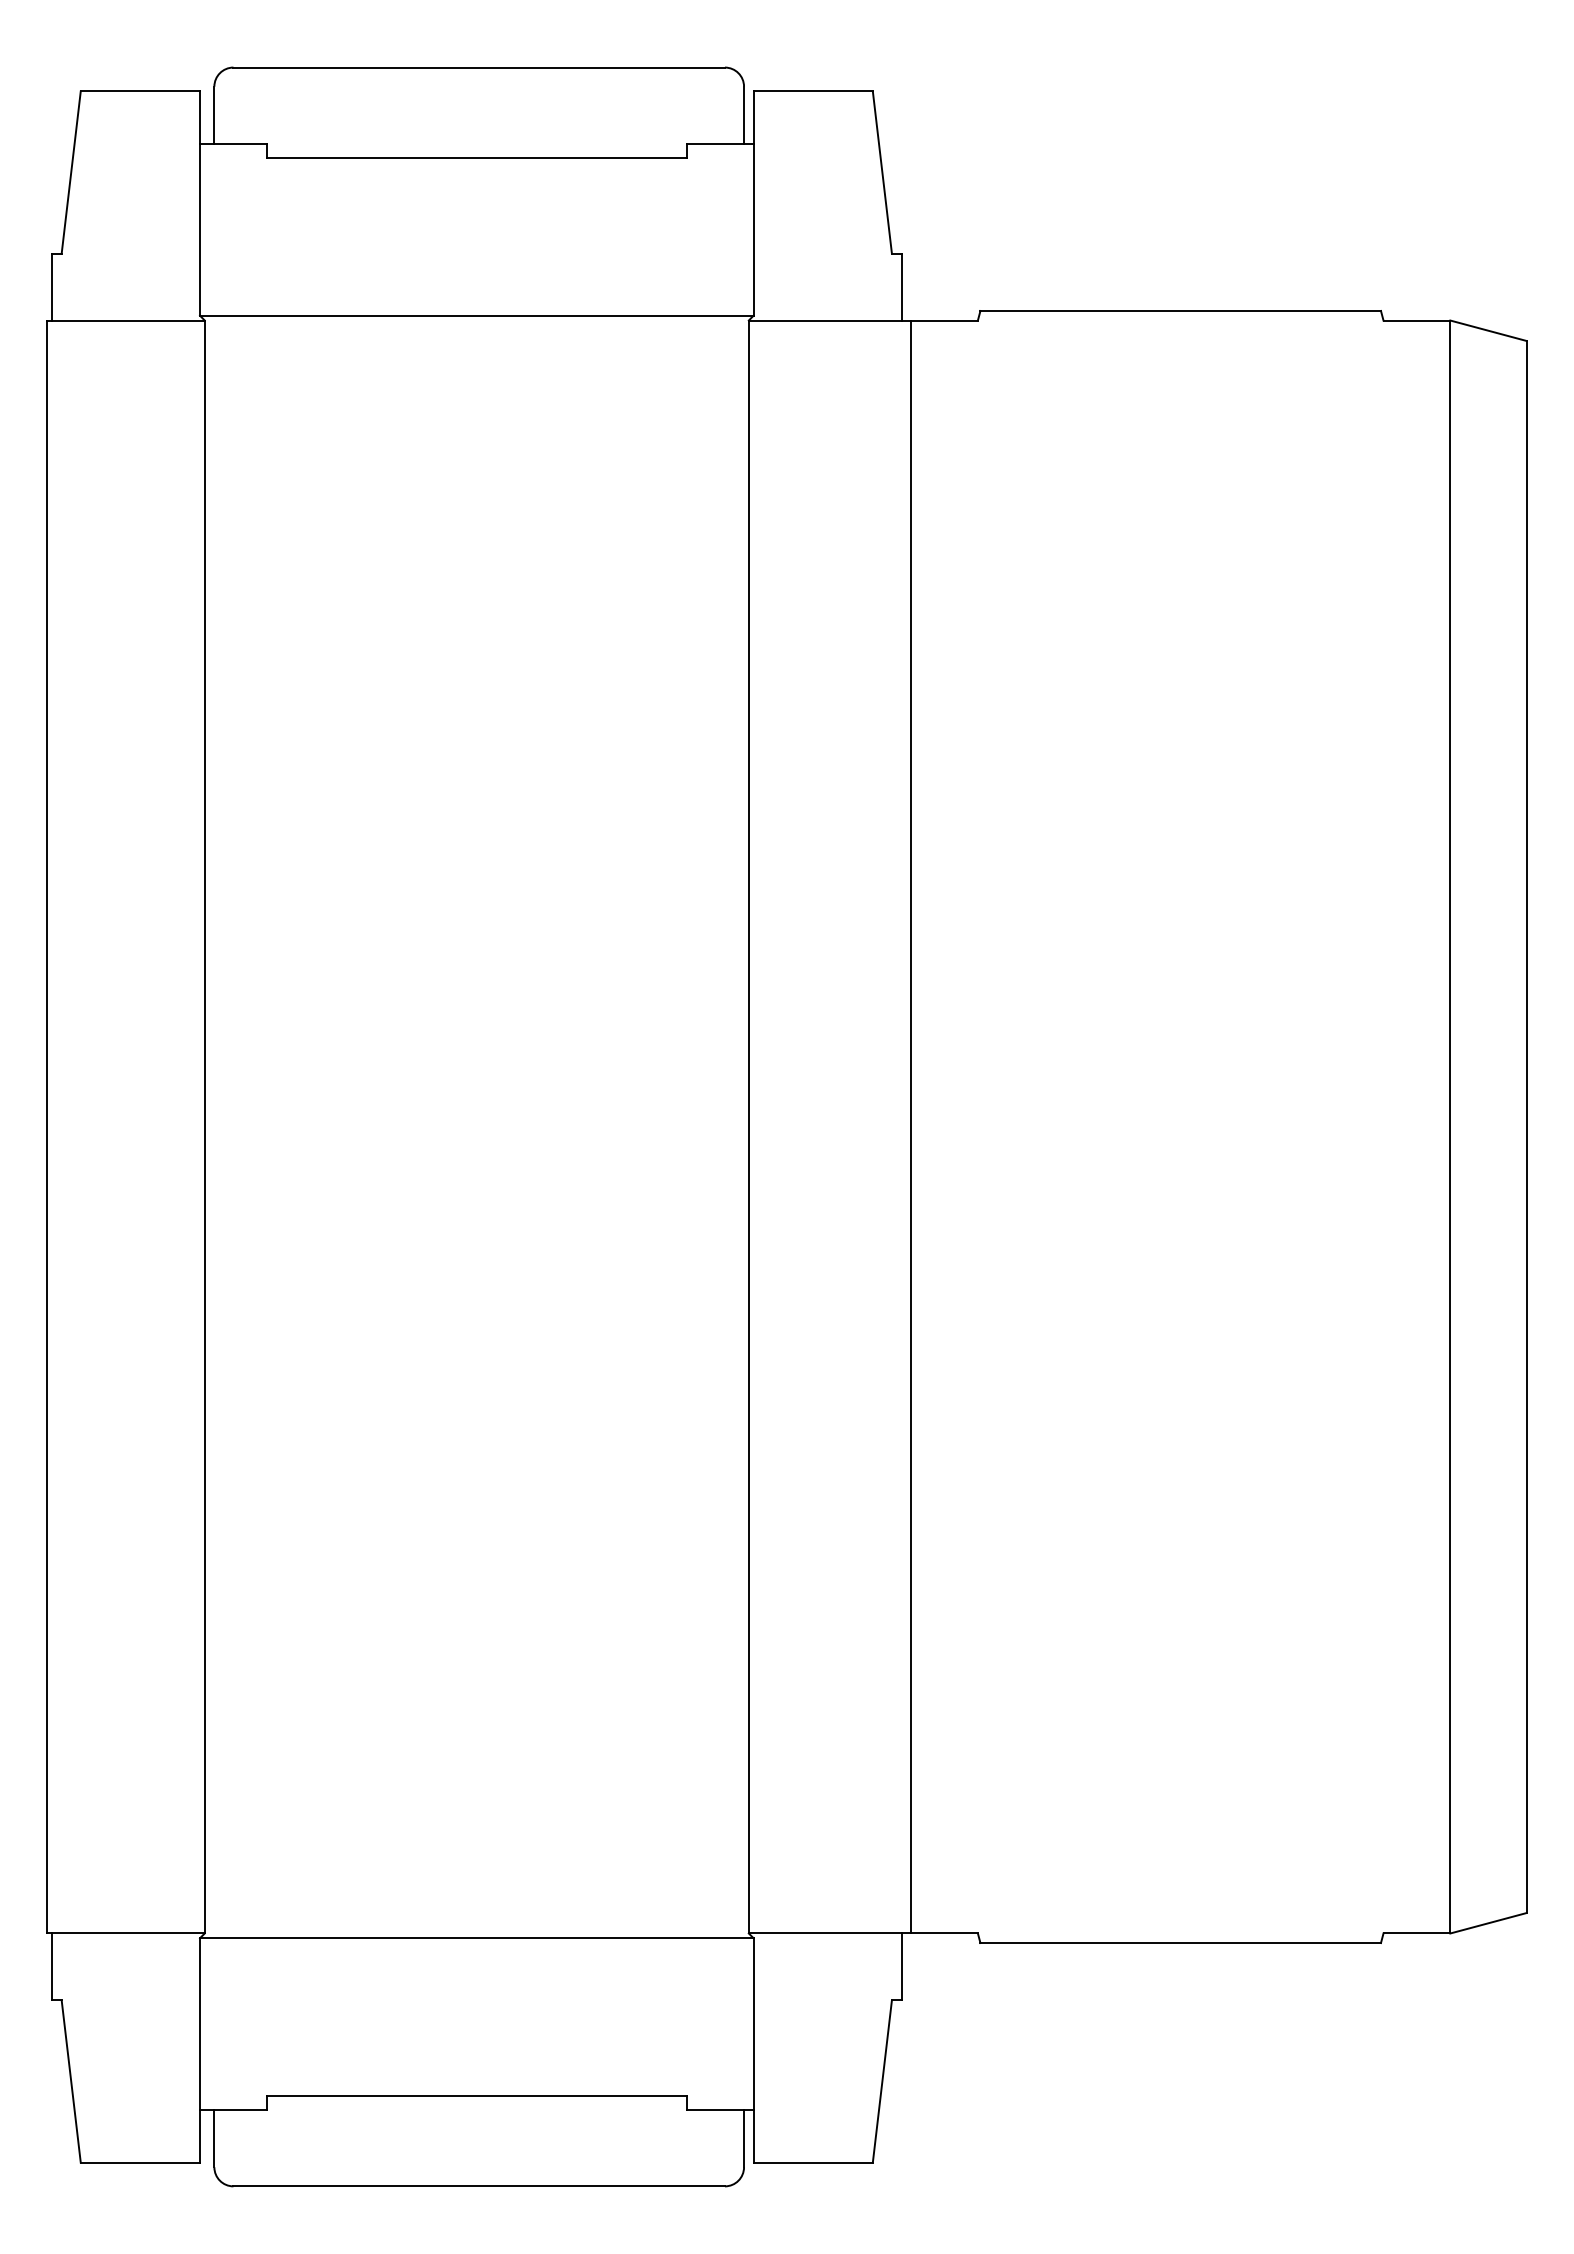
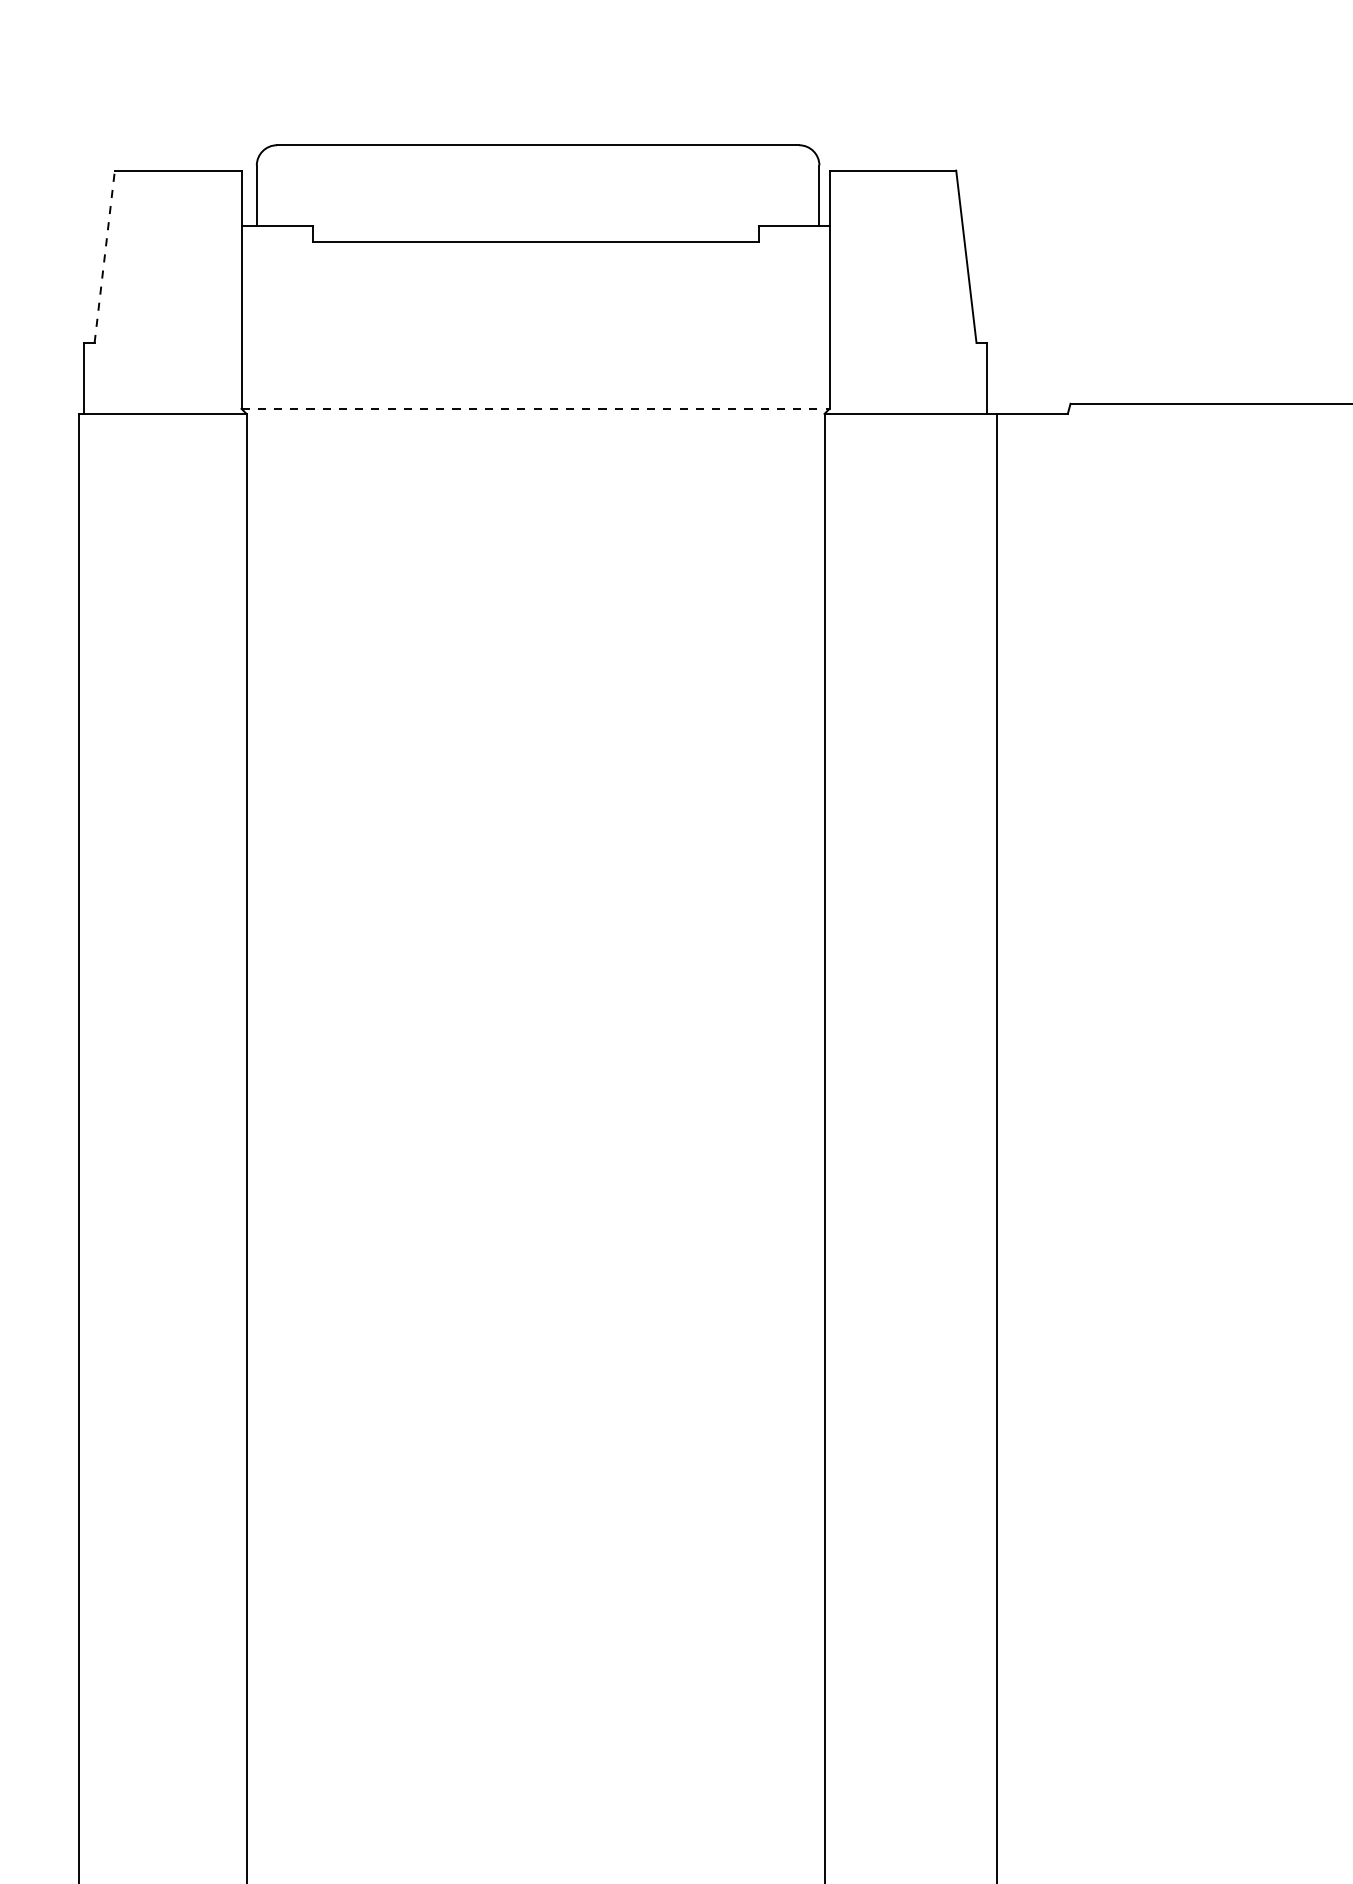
line: (71, 172) -> (105, 256), solid -> dashed
line: (476, 315) -> (535, 408), solid -> dashed

